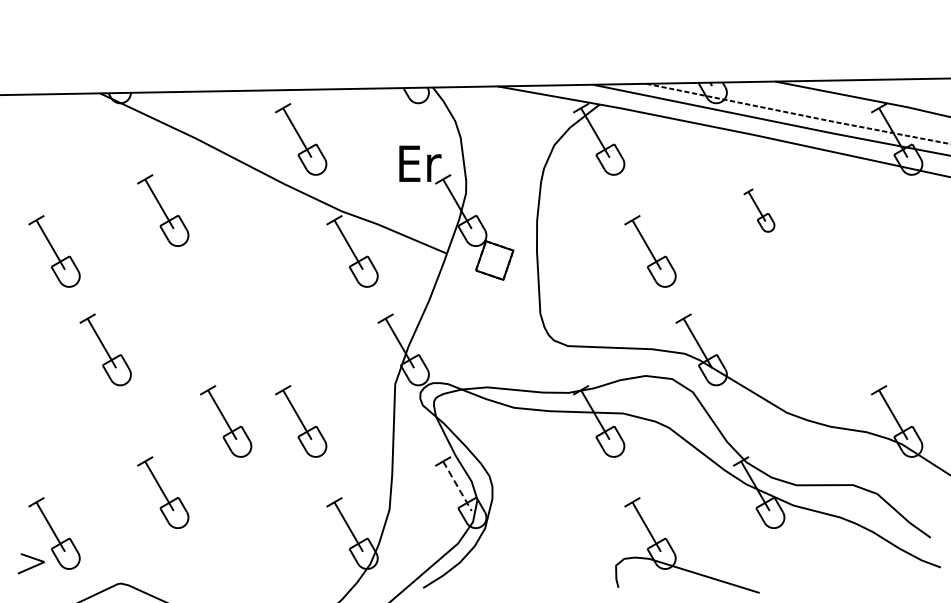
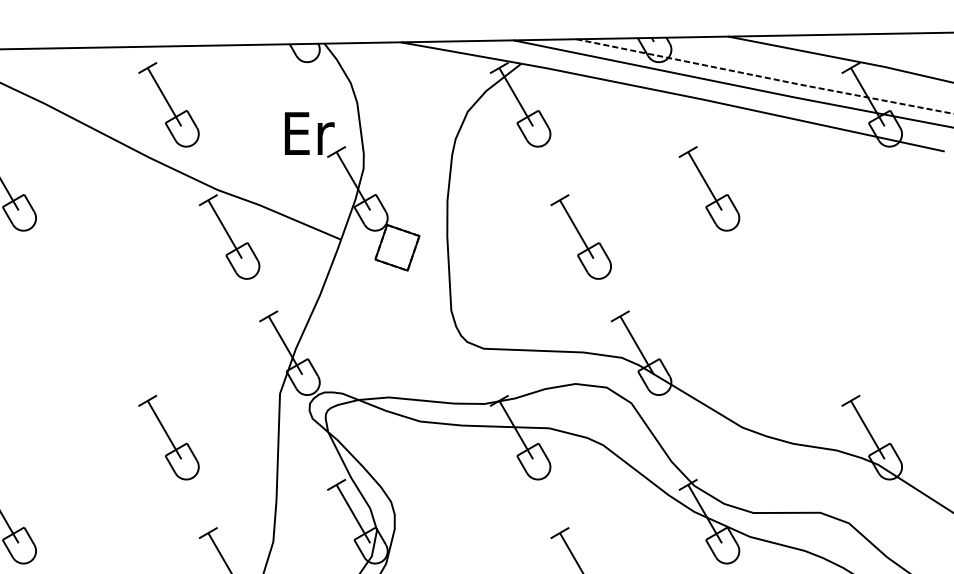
part: (759, 210) -> (709, 188), size x1.67
part: (226, 421) -> (80, 437), removed
line: (457, 486) -> (353, 514), dashed -> solid

